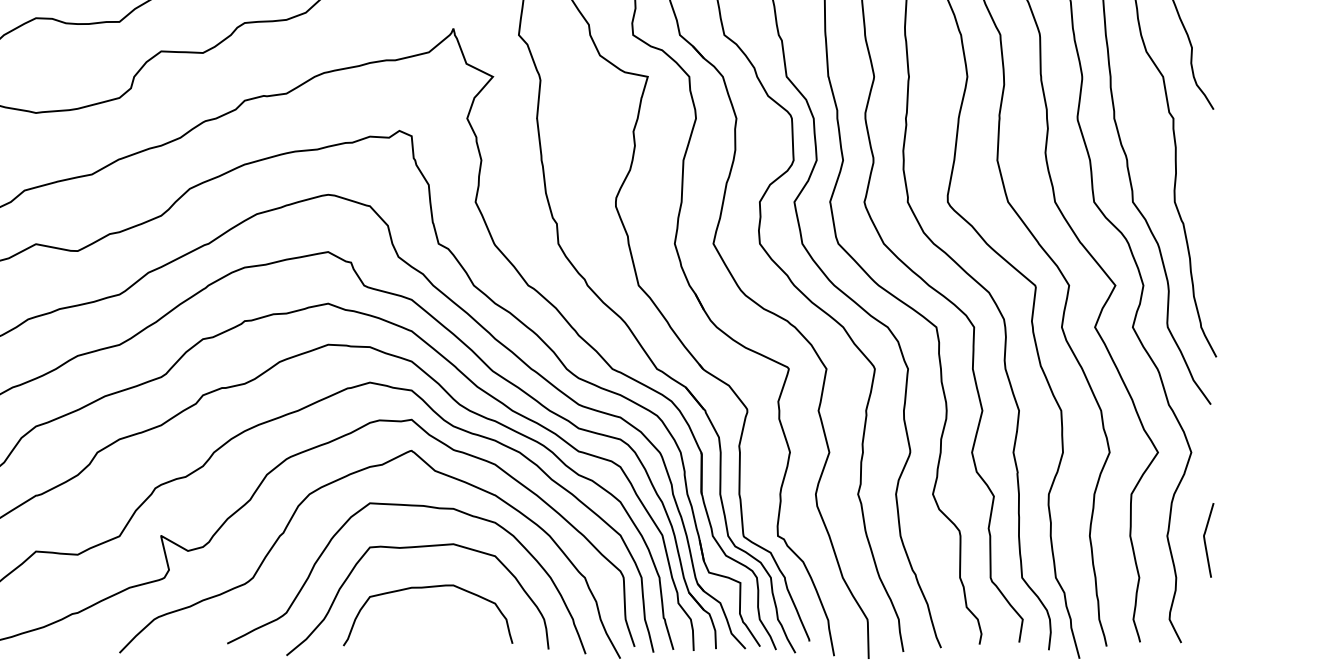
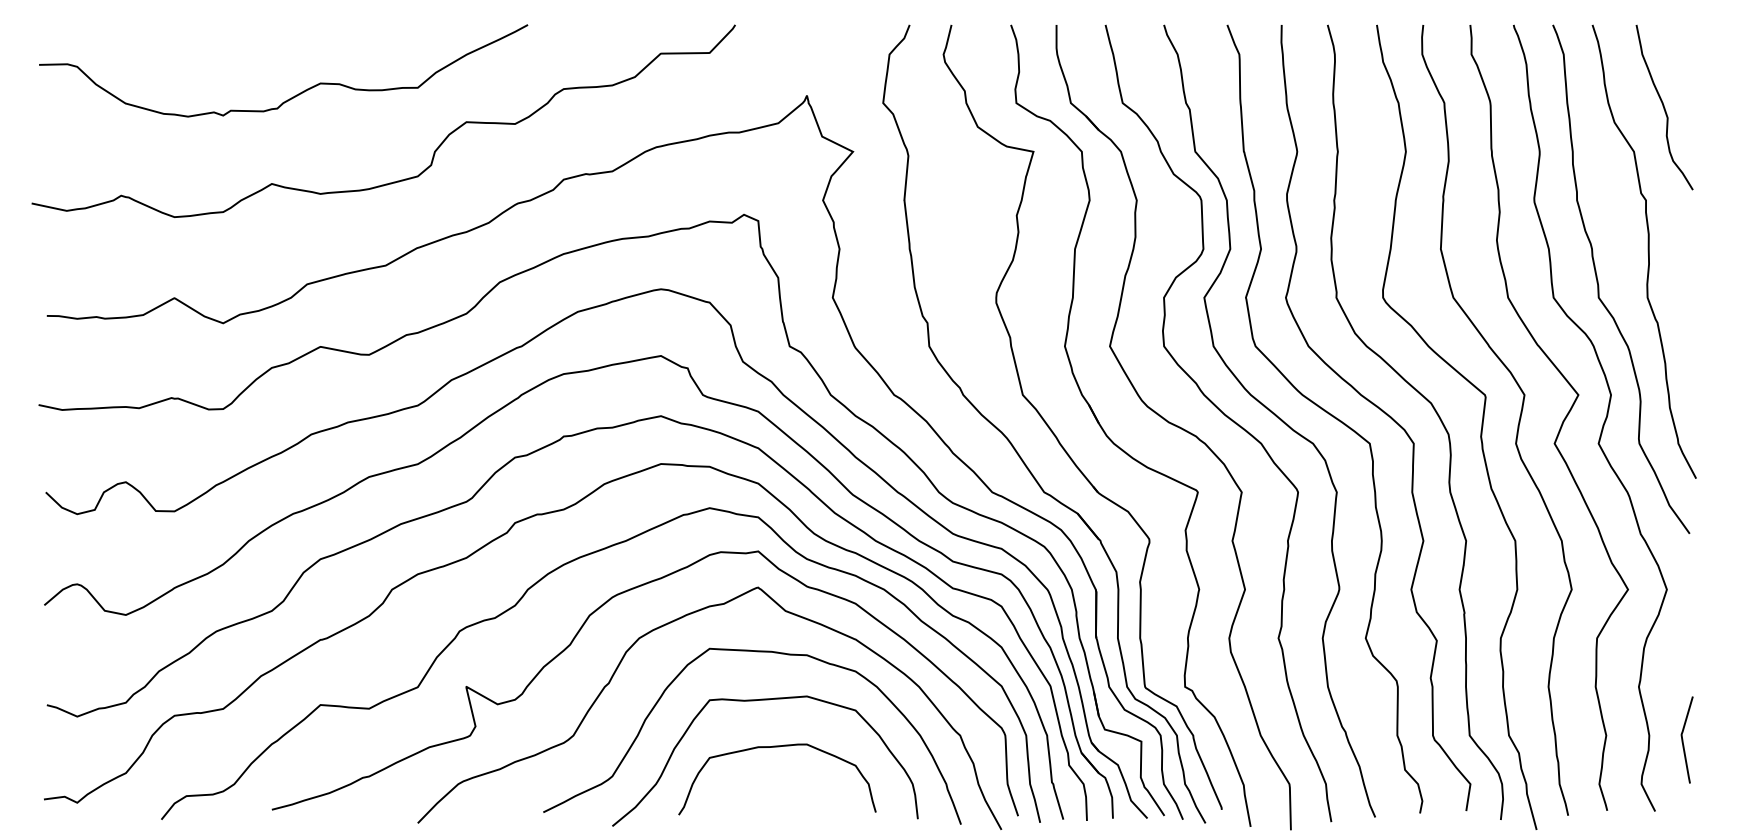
curve: (1205, 539) -> (1683, 739), moved

